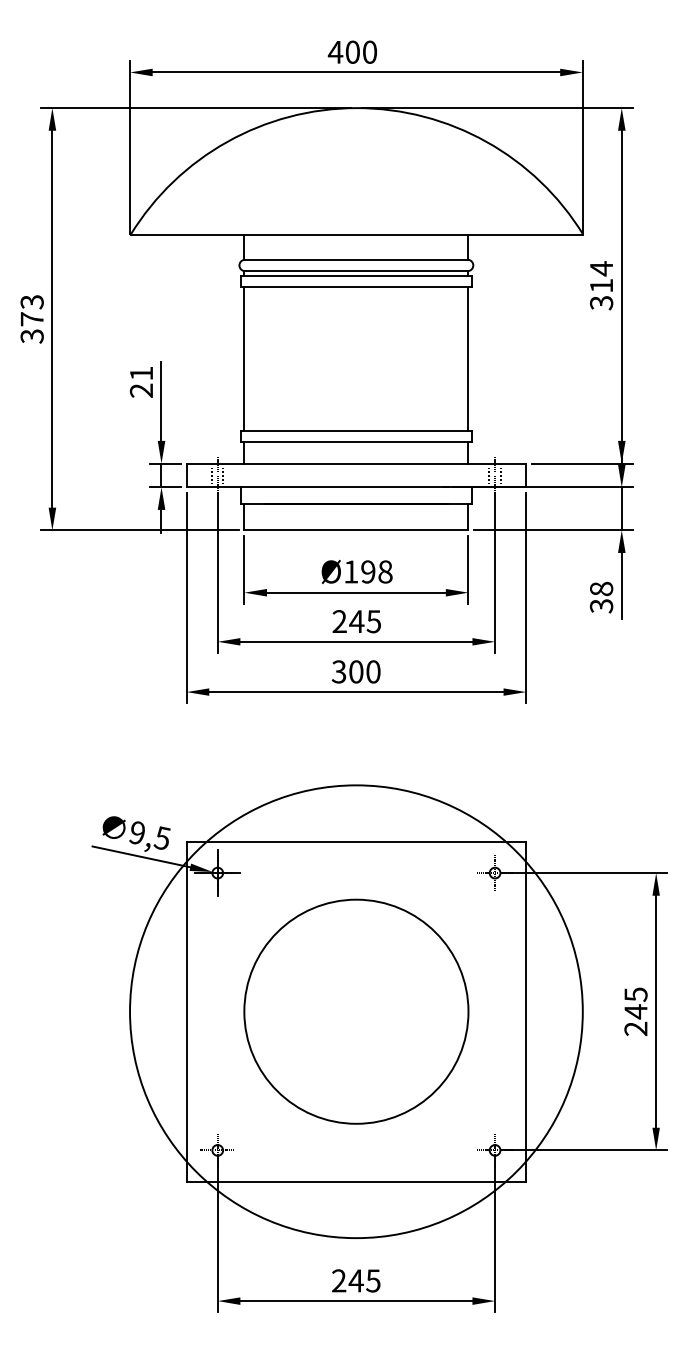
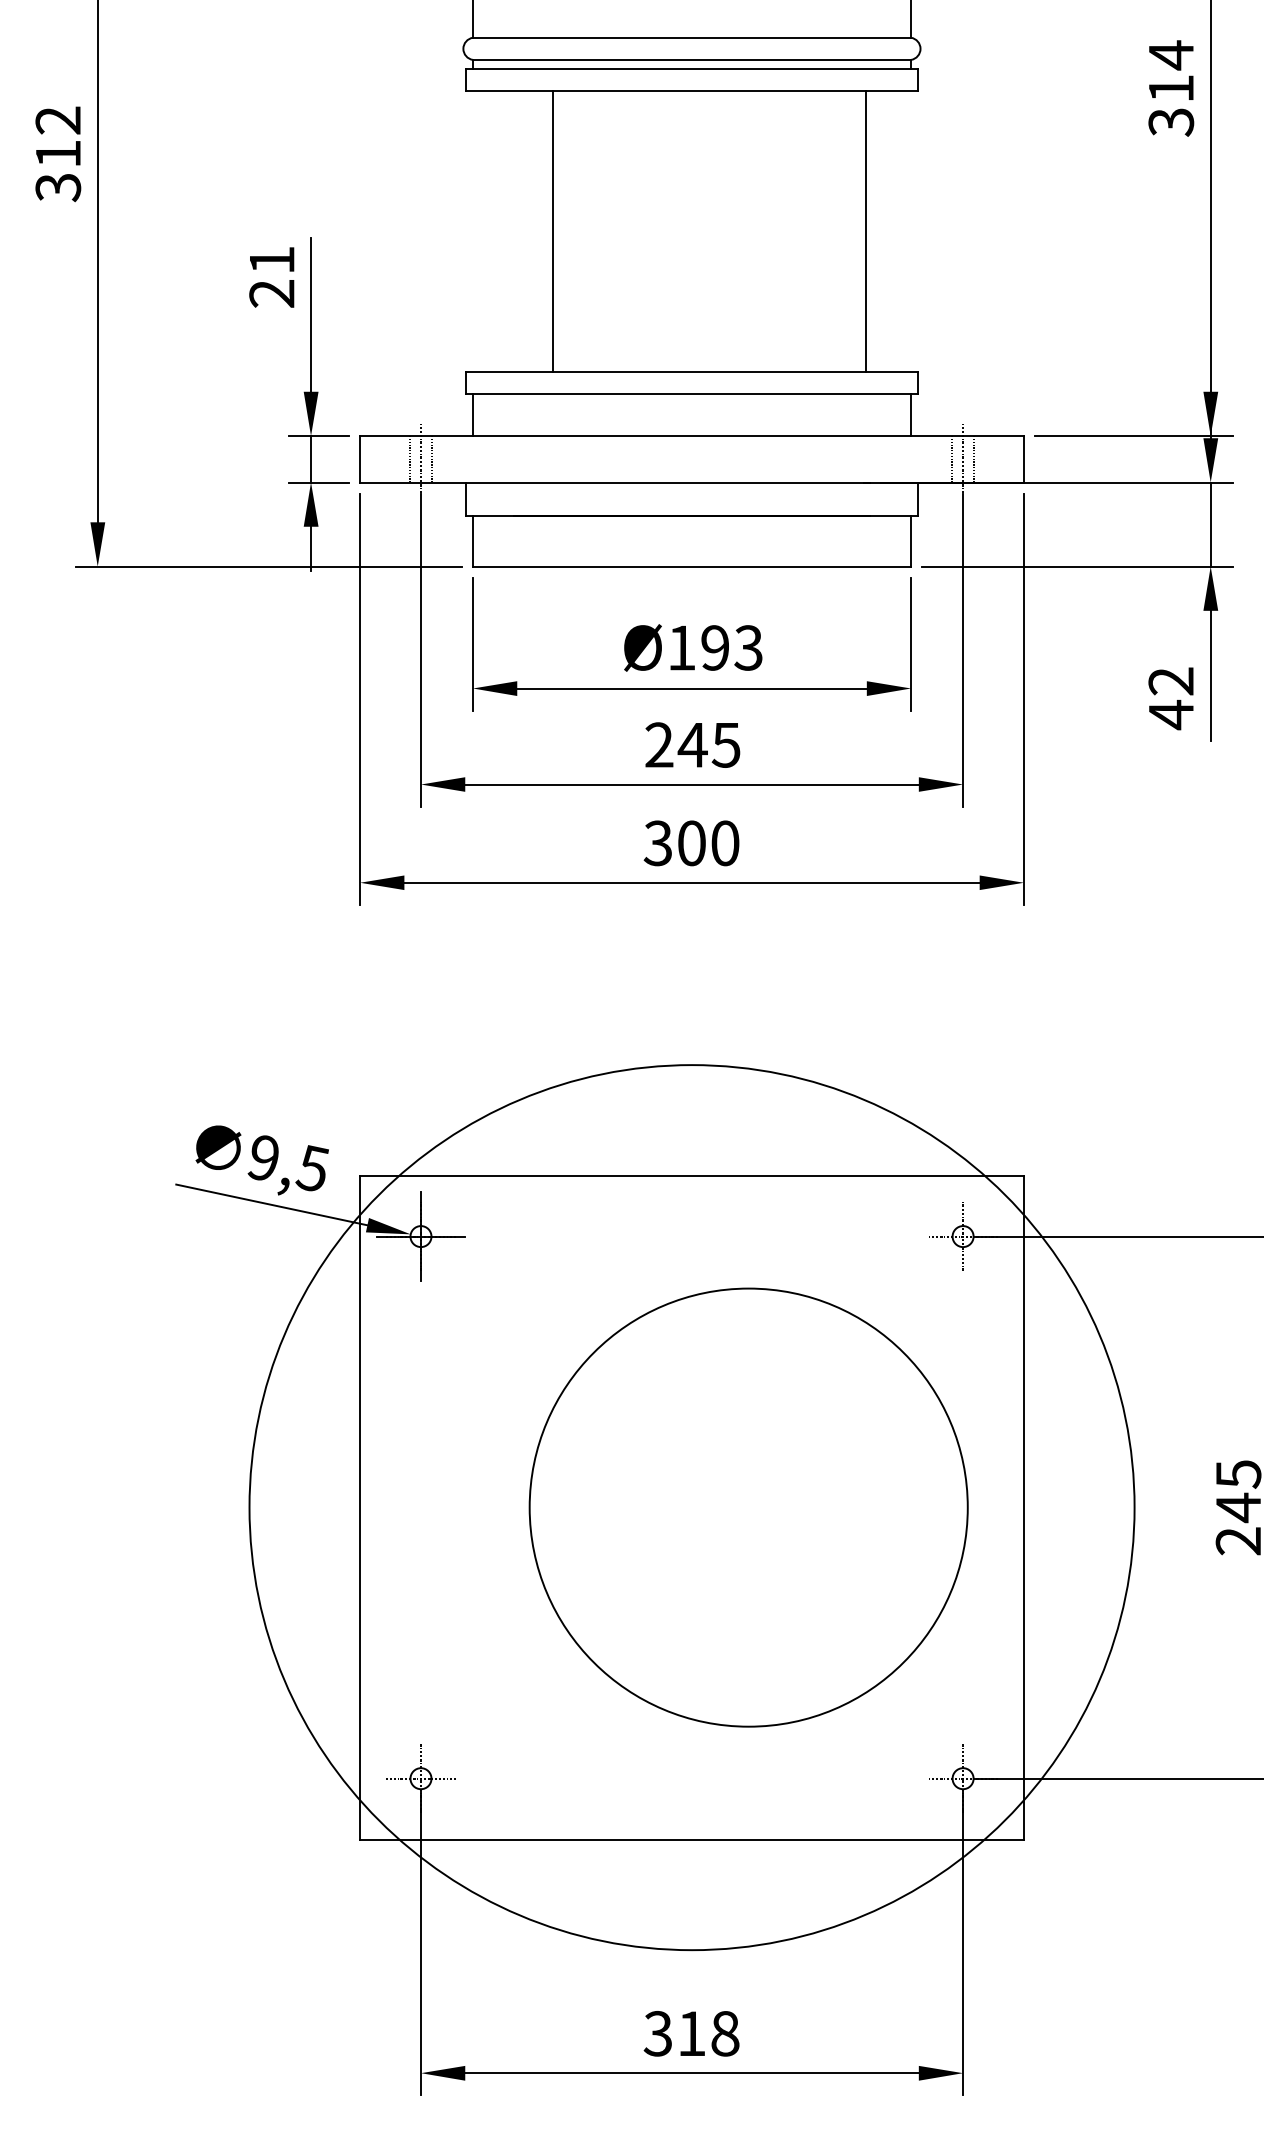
text: (32, 310) -> (58, 136), 373 -> 312
line: (244, 358) -> (553, 230), moved
line: (468, 358) -> (866, 230), moved
text: (385, 571) -> (748, 647), Ø198 -> Ø193
text: (601, 597) -> (1171, 697), 38 -> 42
circle: (356, 1011) -> (748, 1507), moved
text: (355, 1280) -> (690, 2032), 245 -> 318

